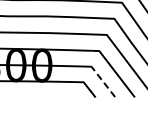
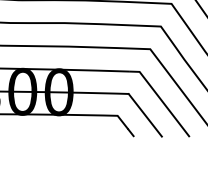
line: (103, 81) -> (145, 114), dashed -> solid

